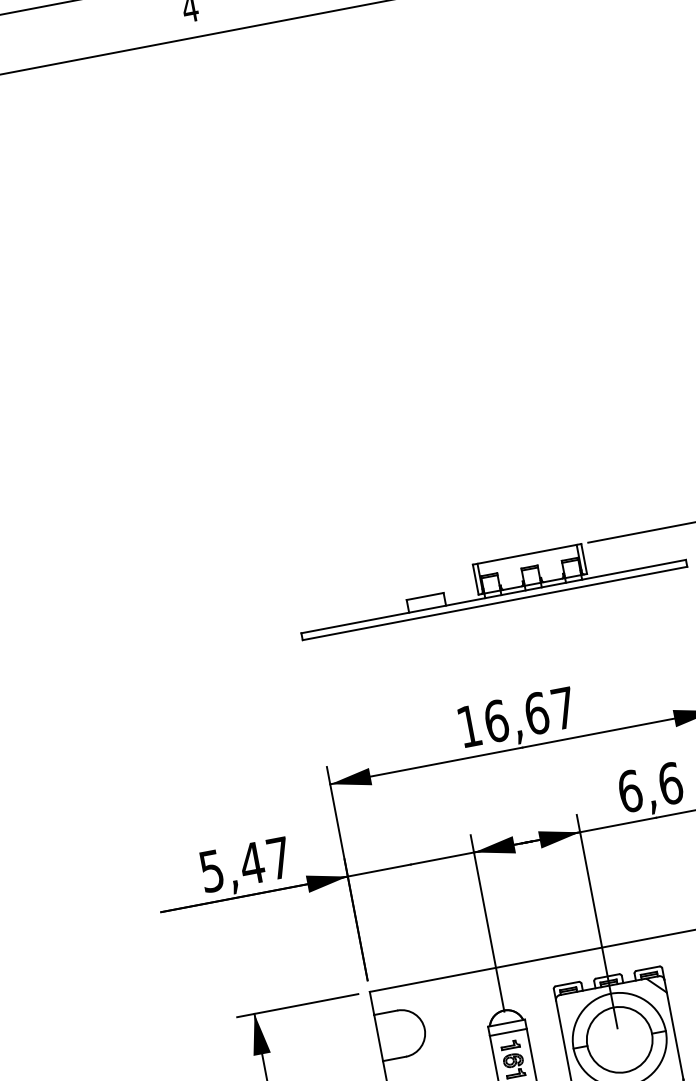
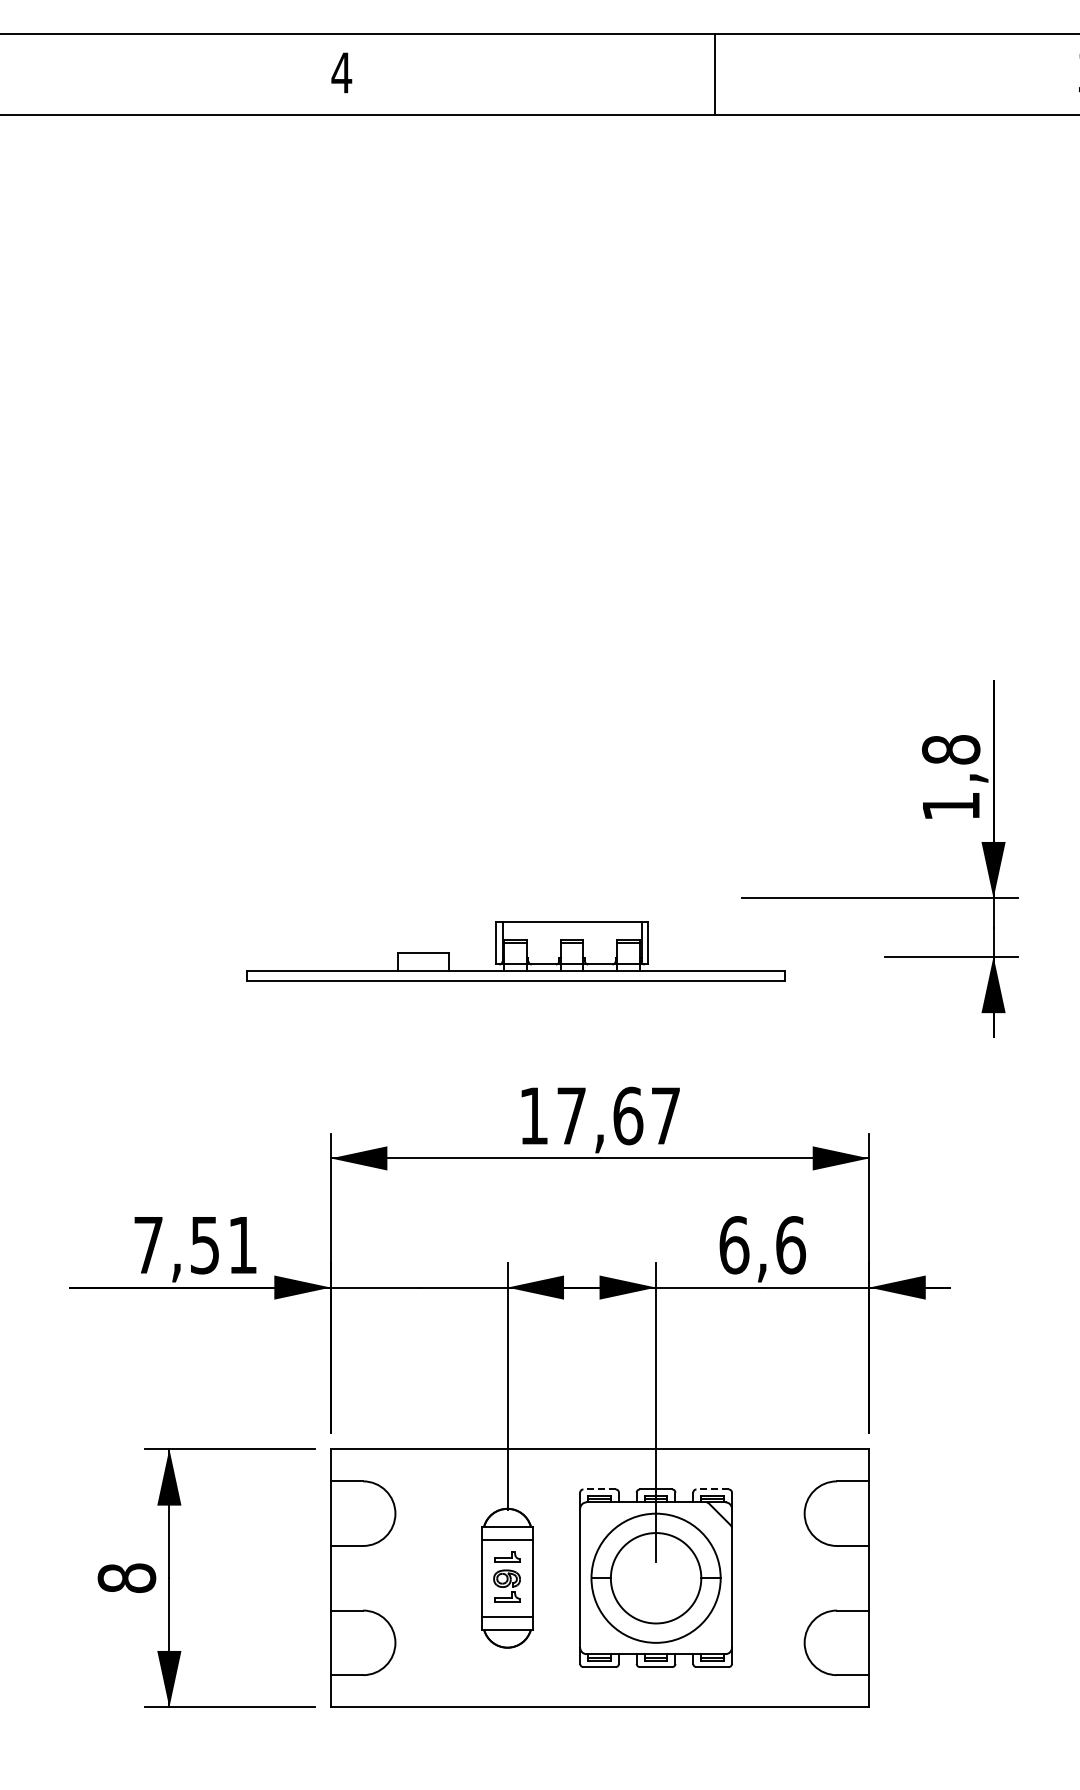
part: (490, 582) -> (515, 951), moved
text: (496, 720) -> (571, 1115), 16,67 -> 17,67
text: (245, 864) -> (195, 1245), 5,47 -> 7,51
line: (647, 968) -> (712, 1489), solid -> dashed
line: (567, 984) -> (599, 1489), solid -> dashed

